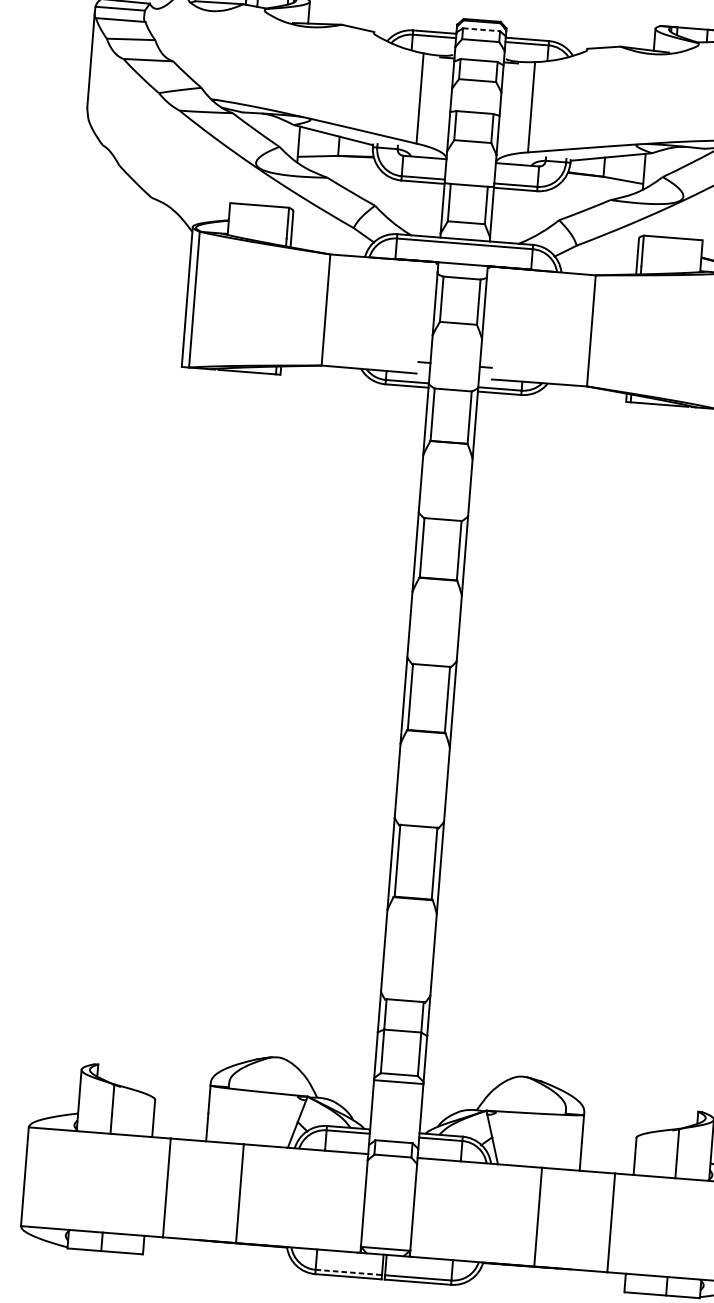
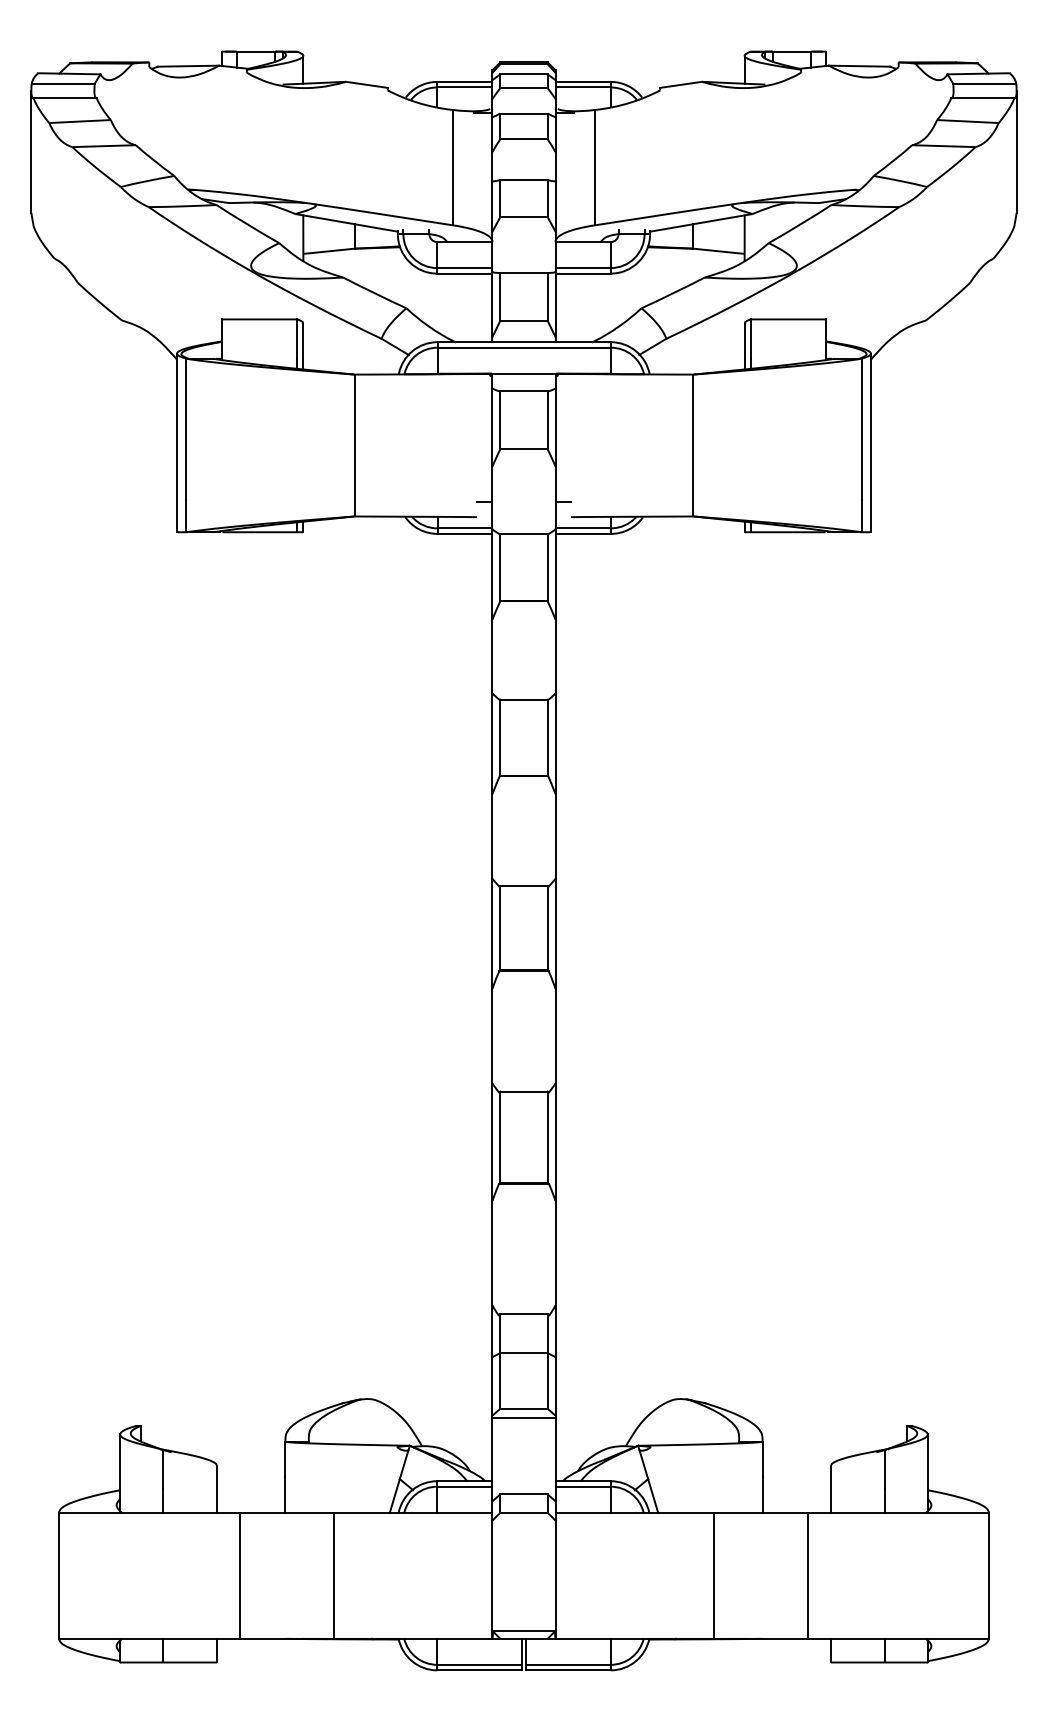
line: (481, 29) -> (523, 74), dashed -> solid
line: (349, 1272) -> (480, 1664), dashed -> solid

